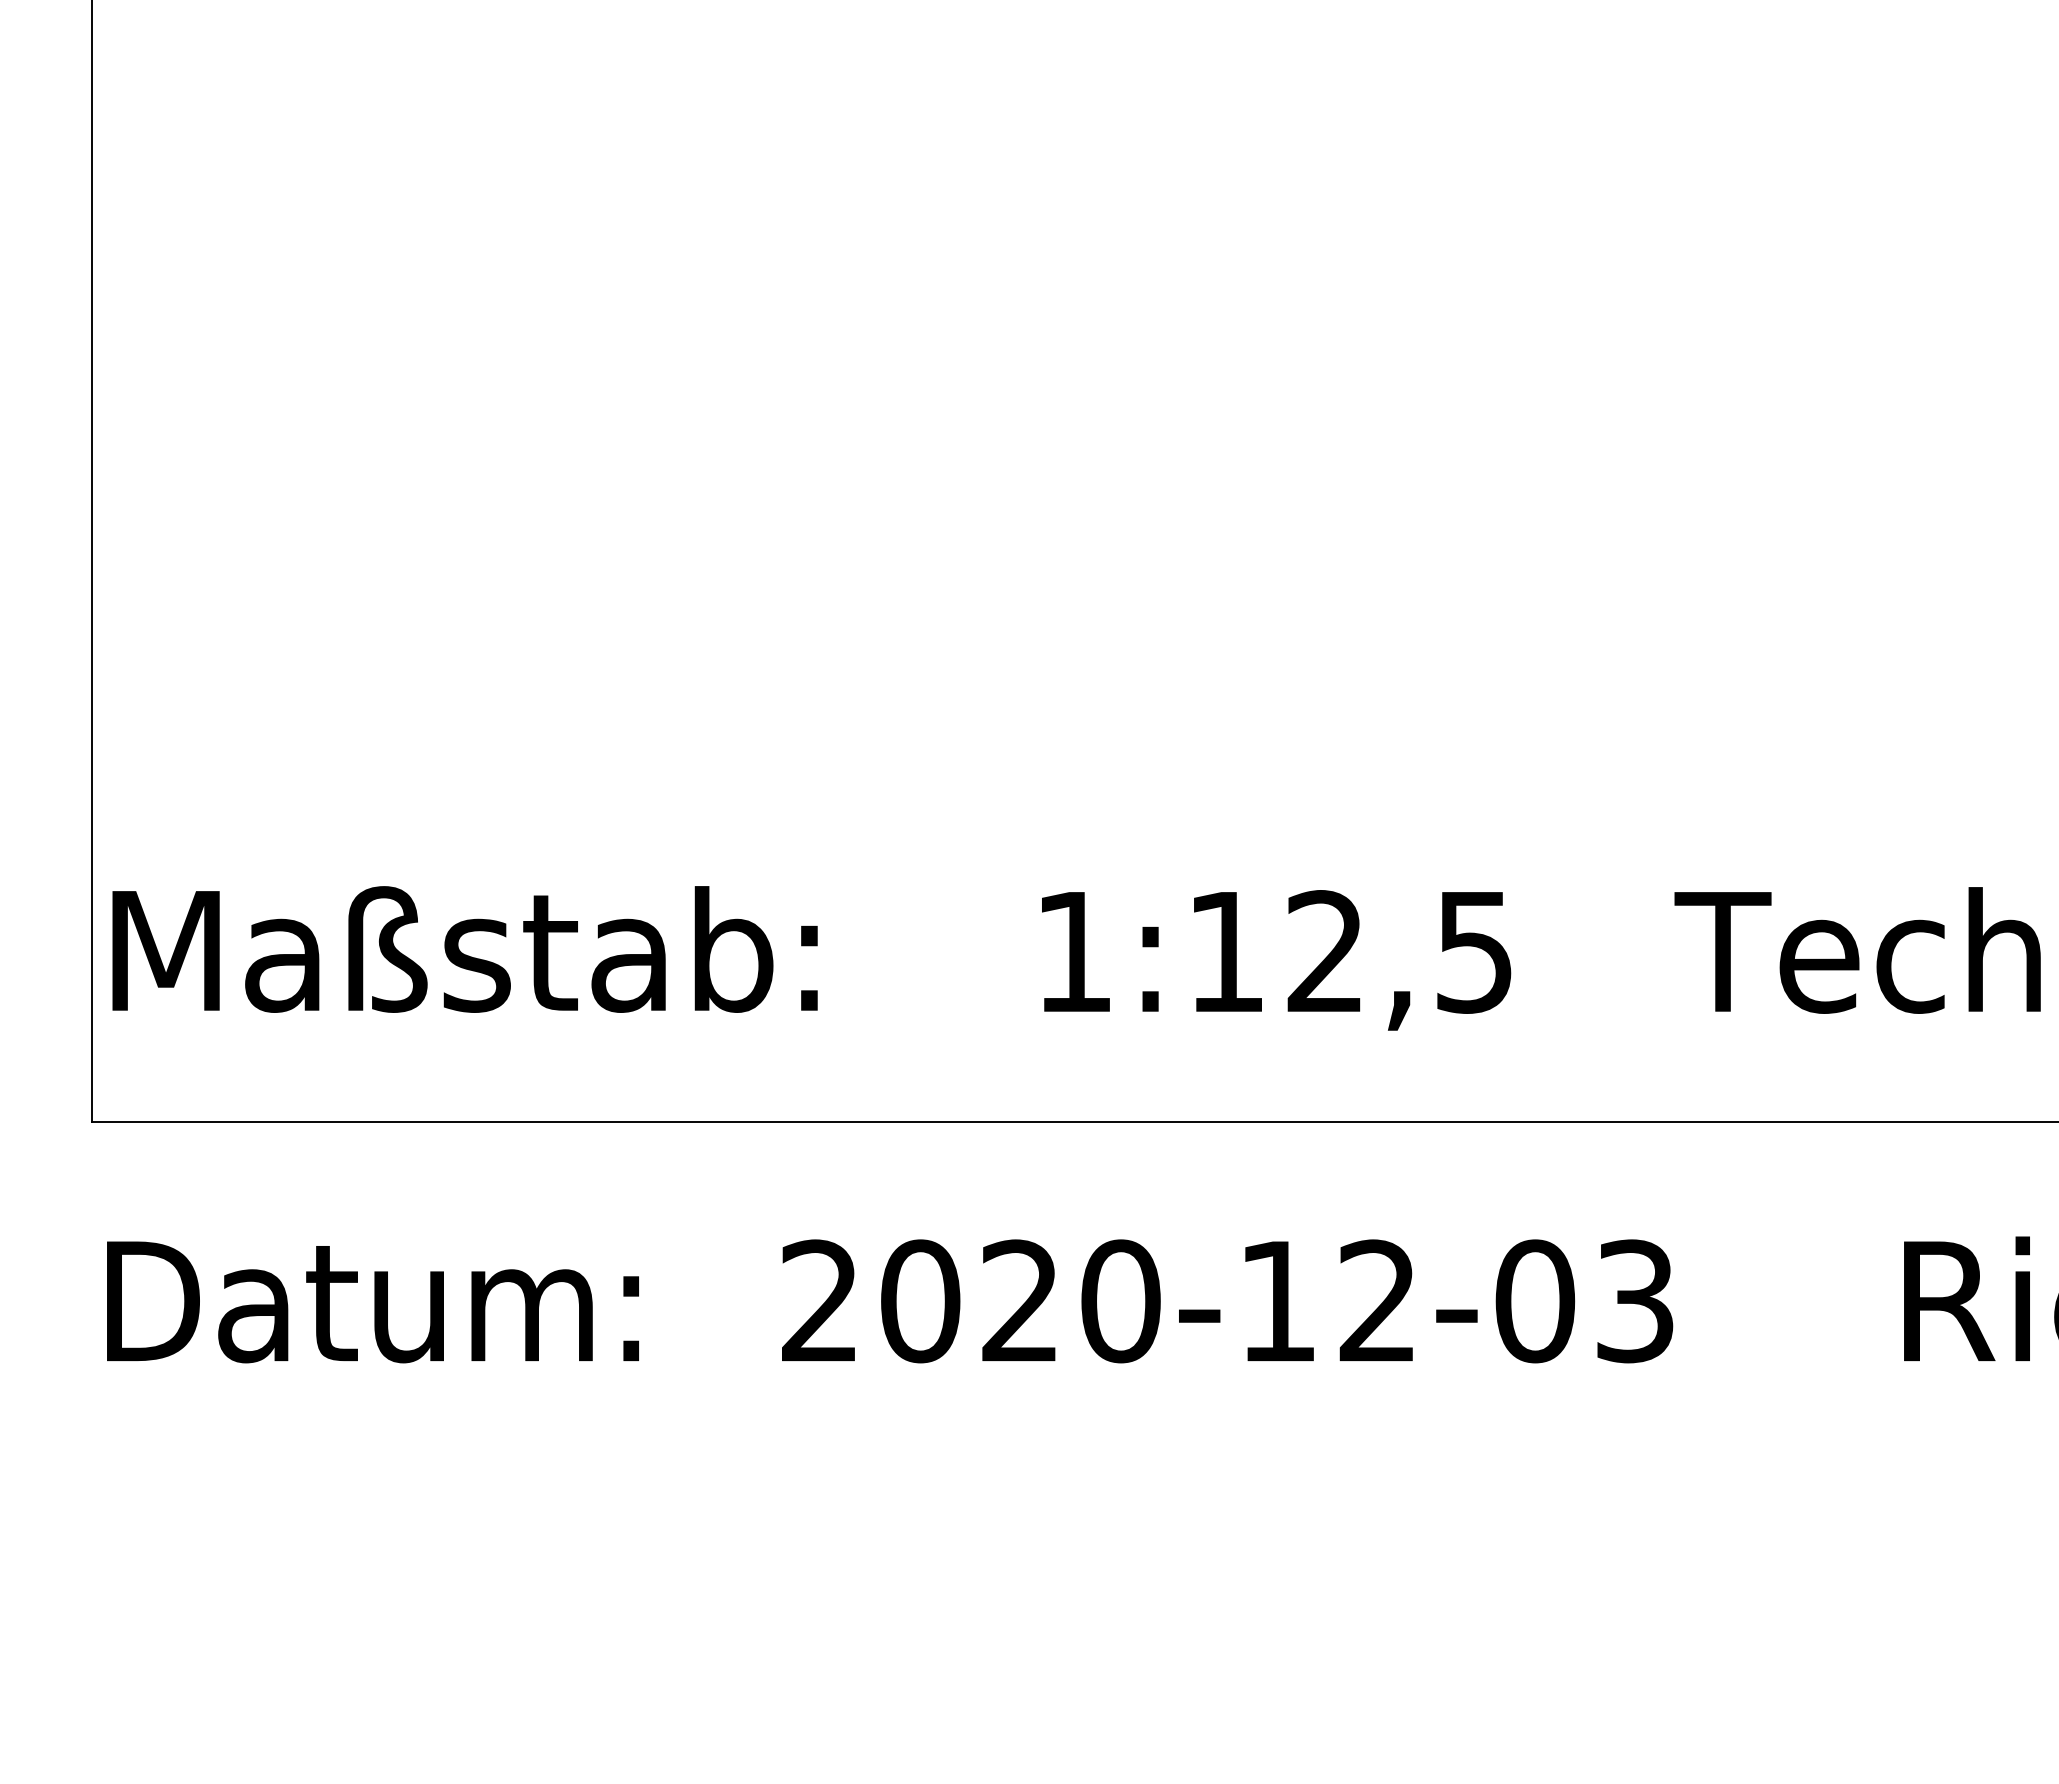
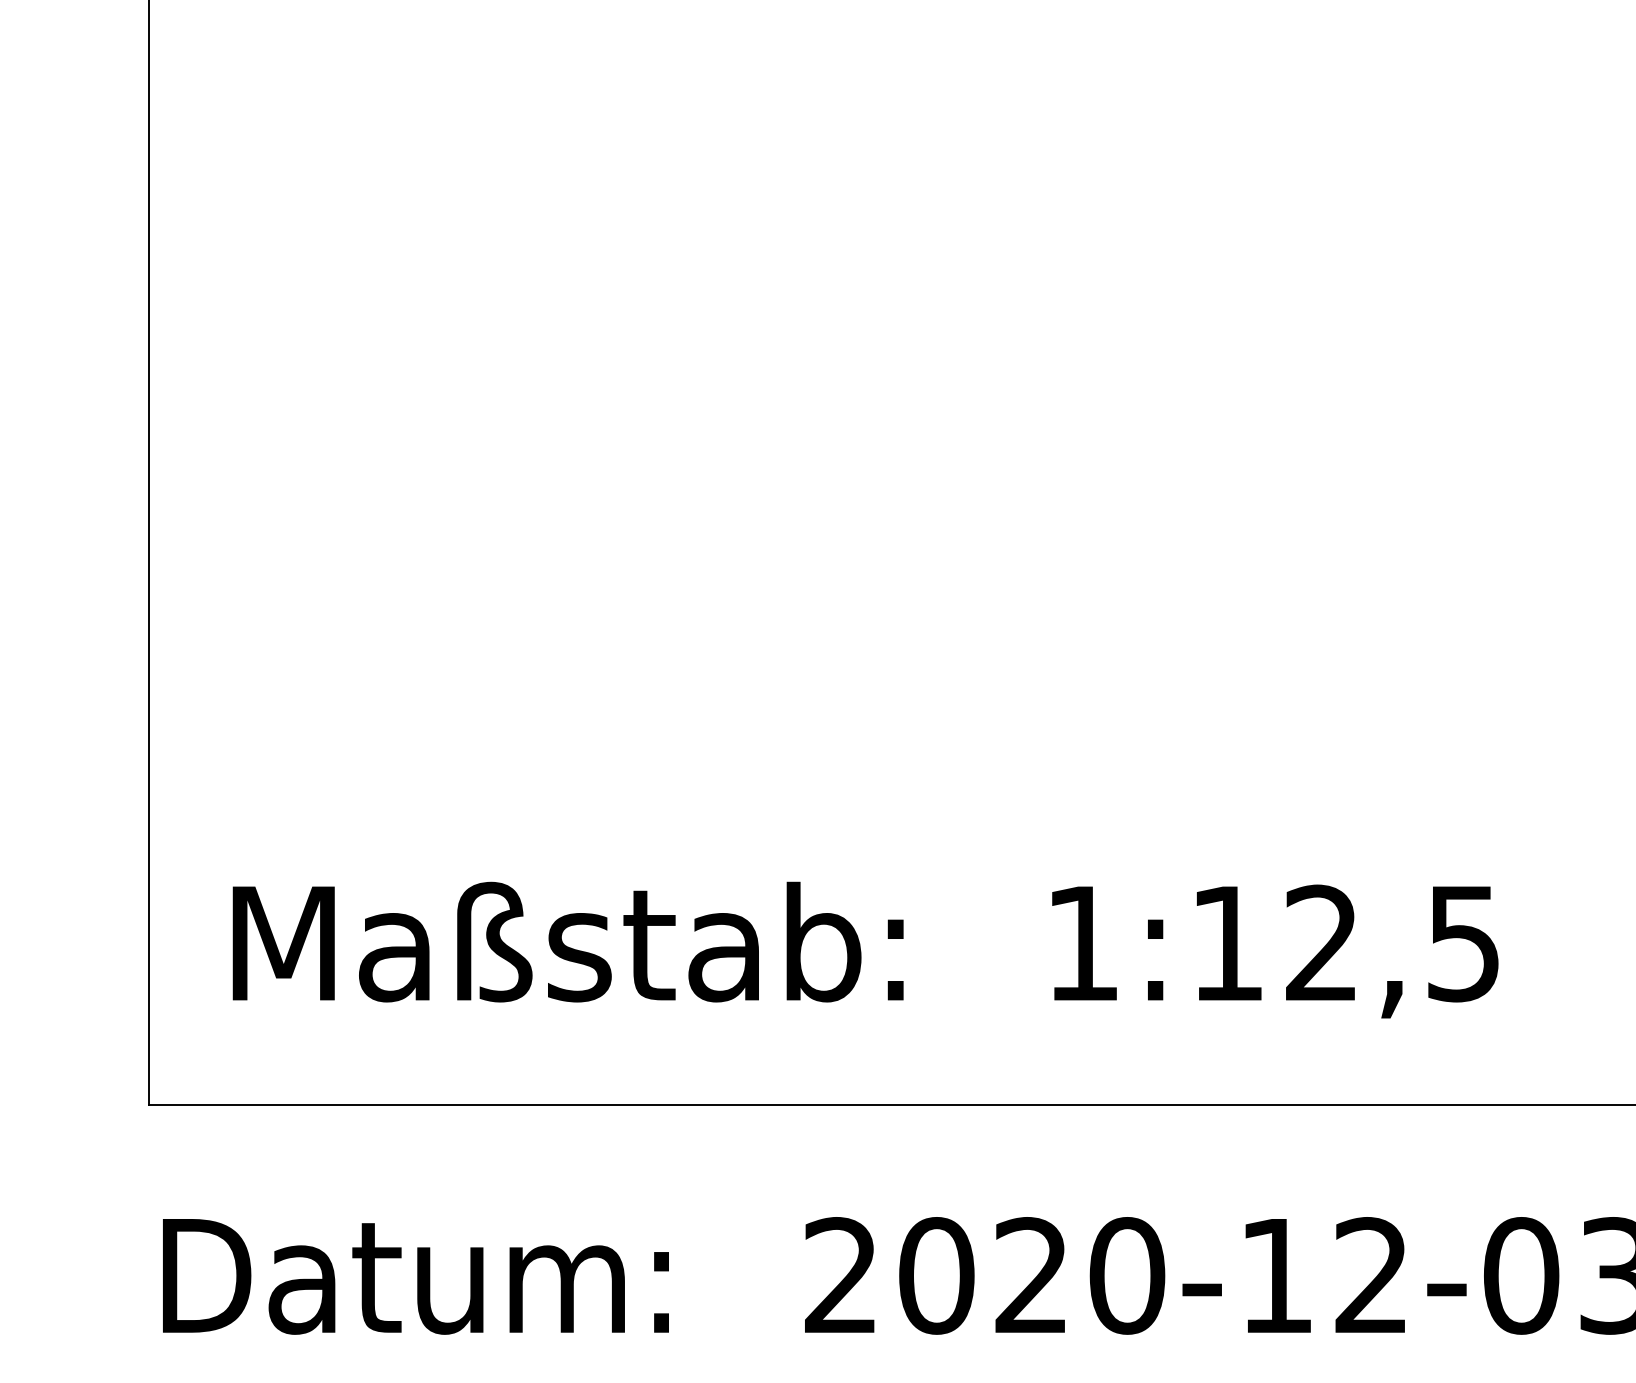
text: (464, 949) -> (567, 942), moved

